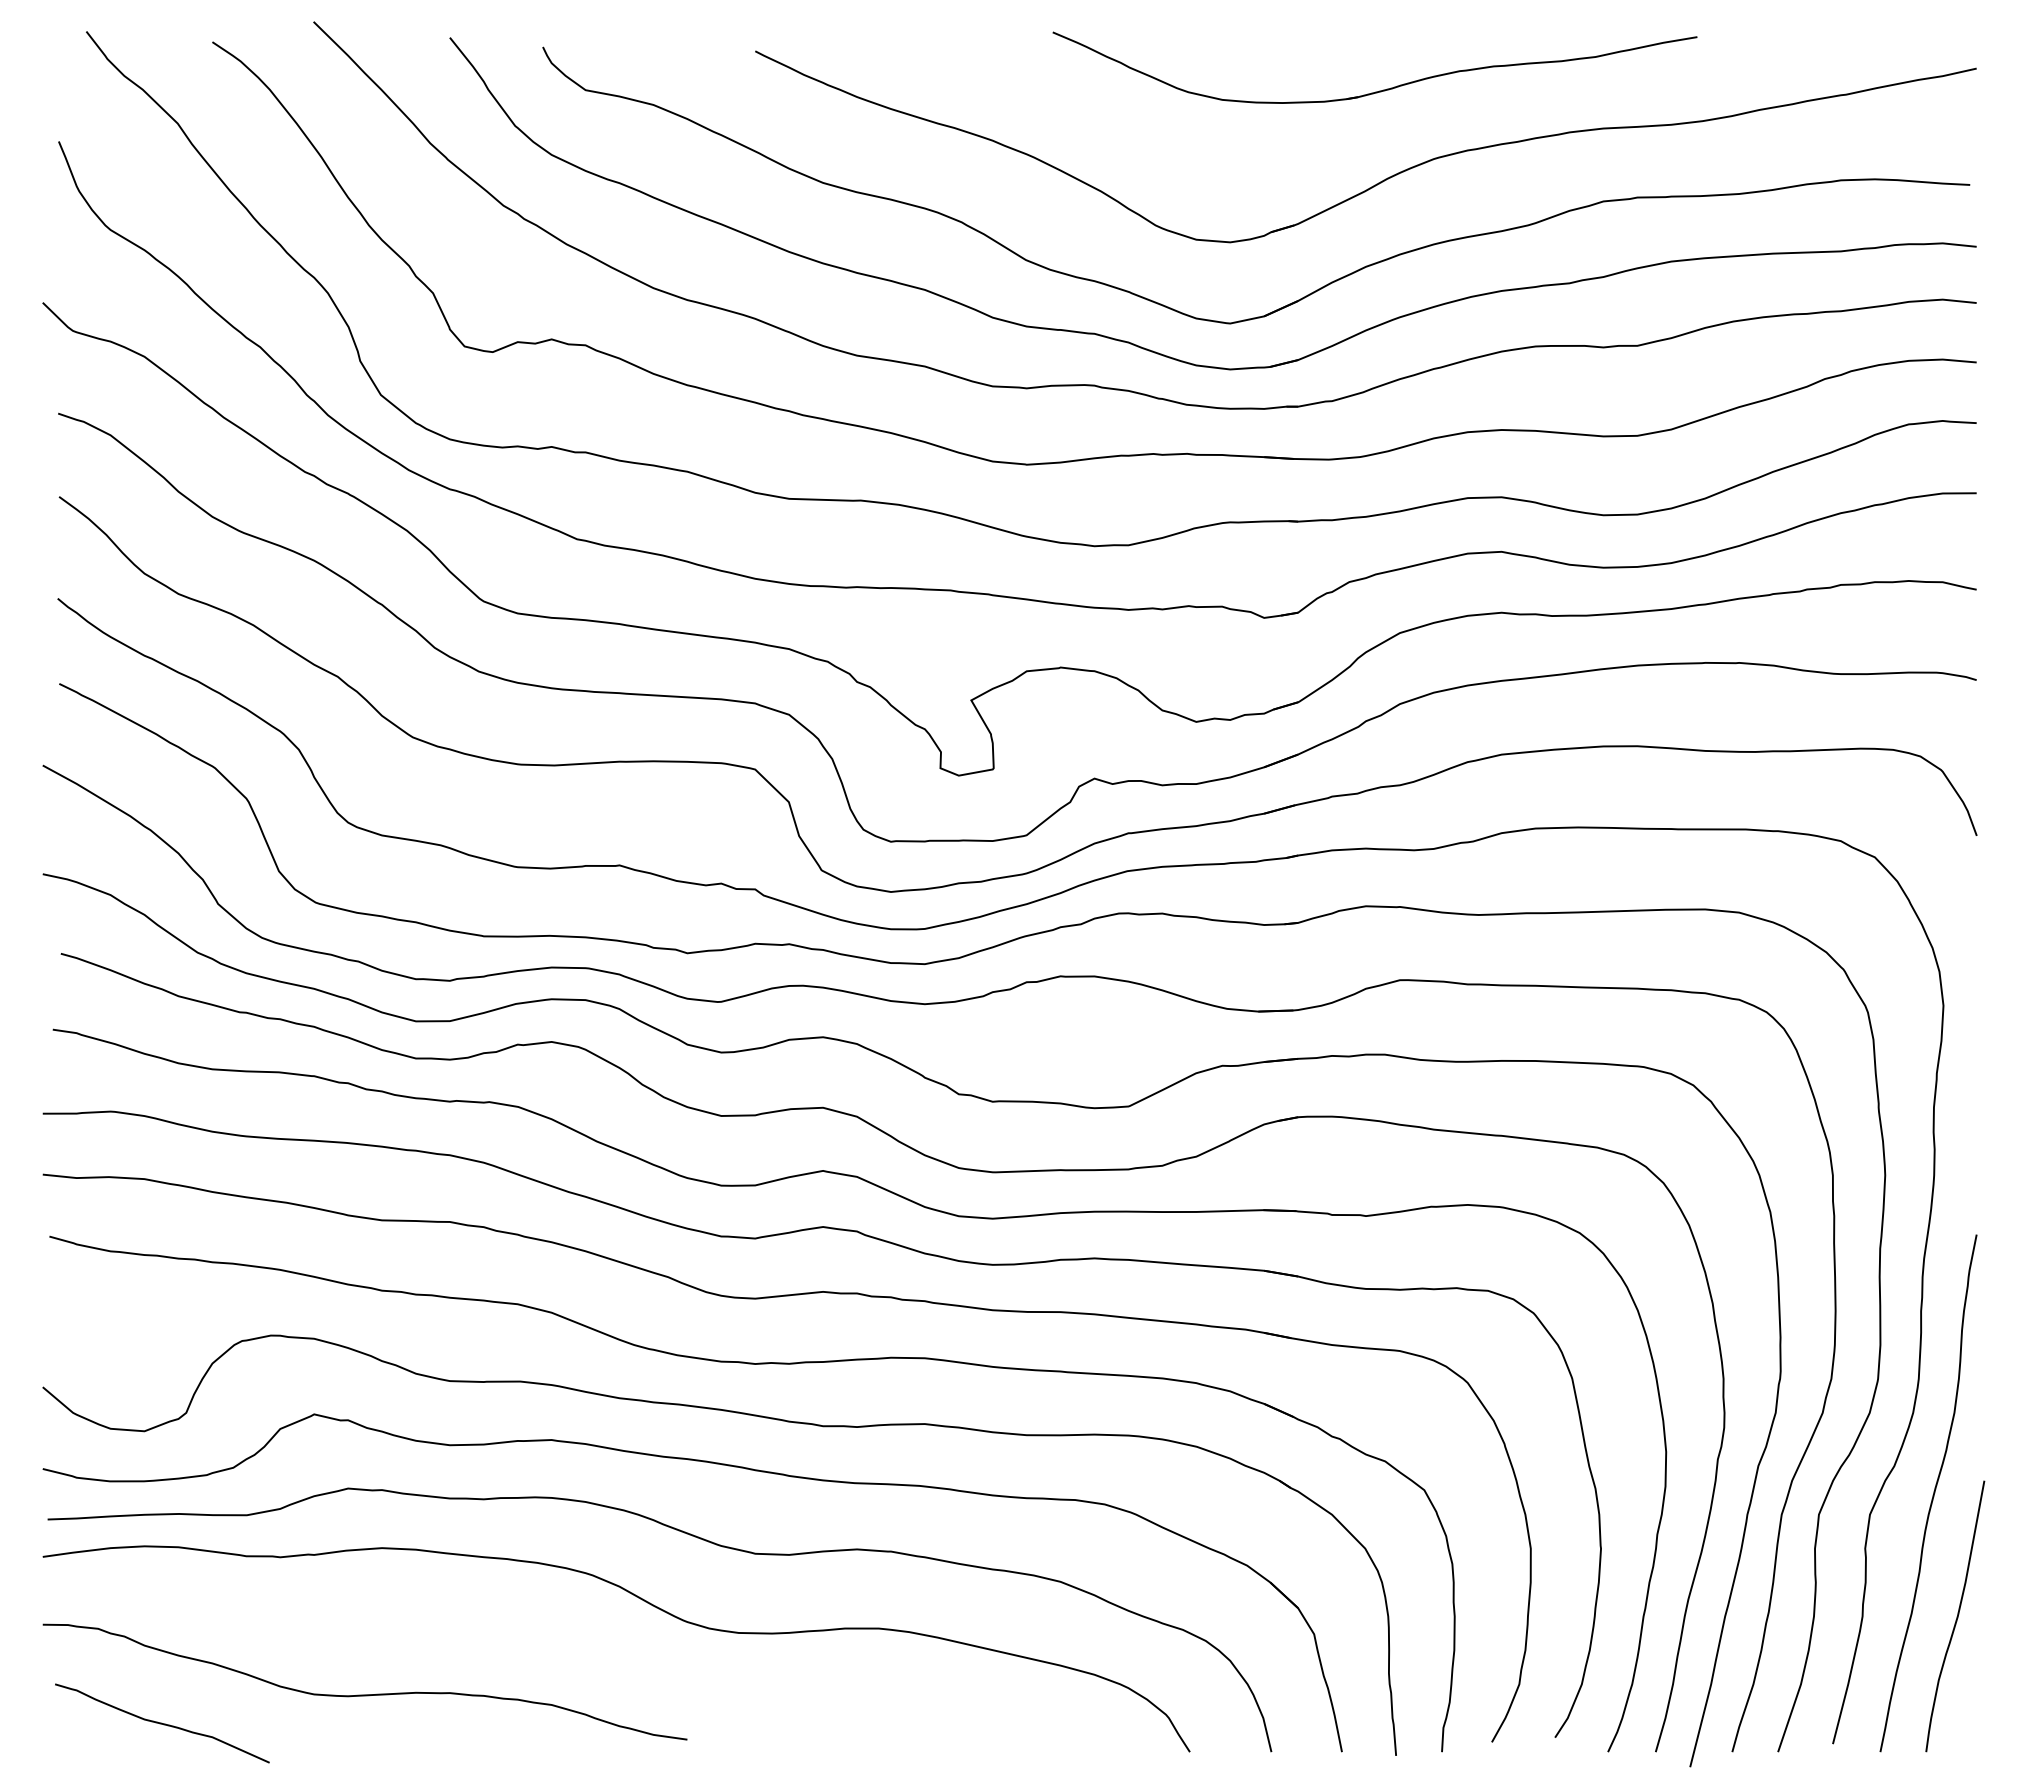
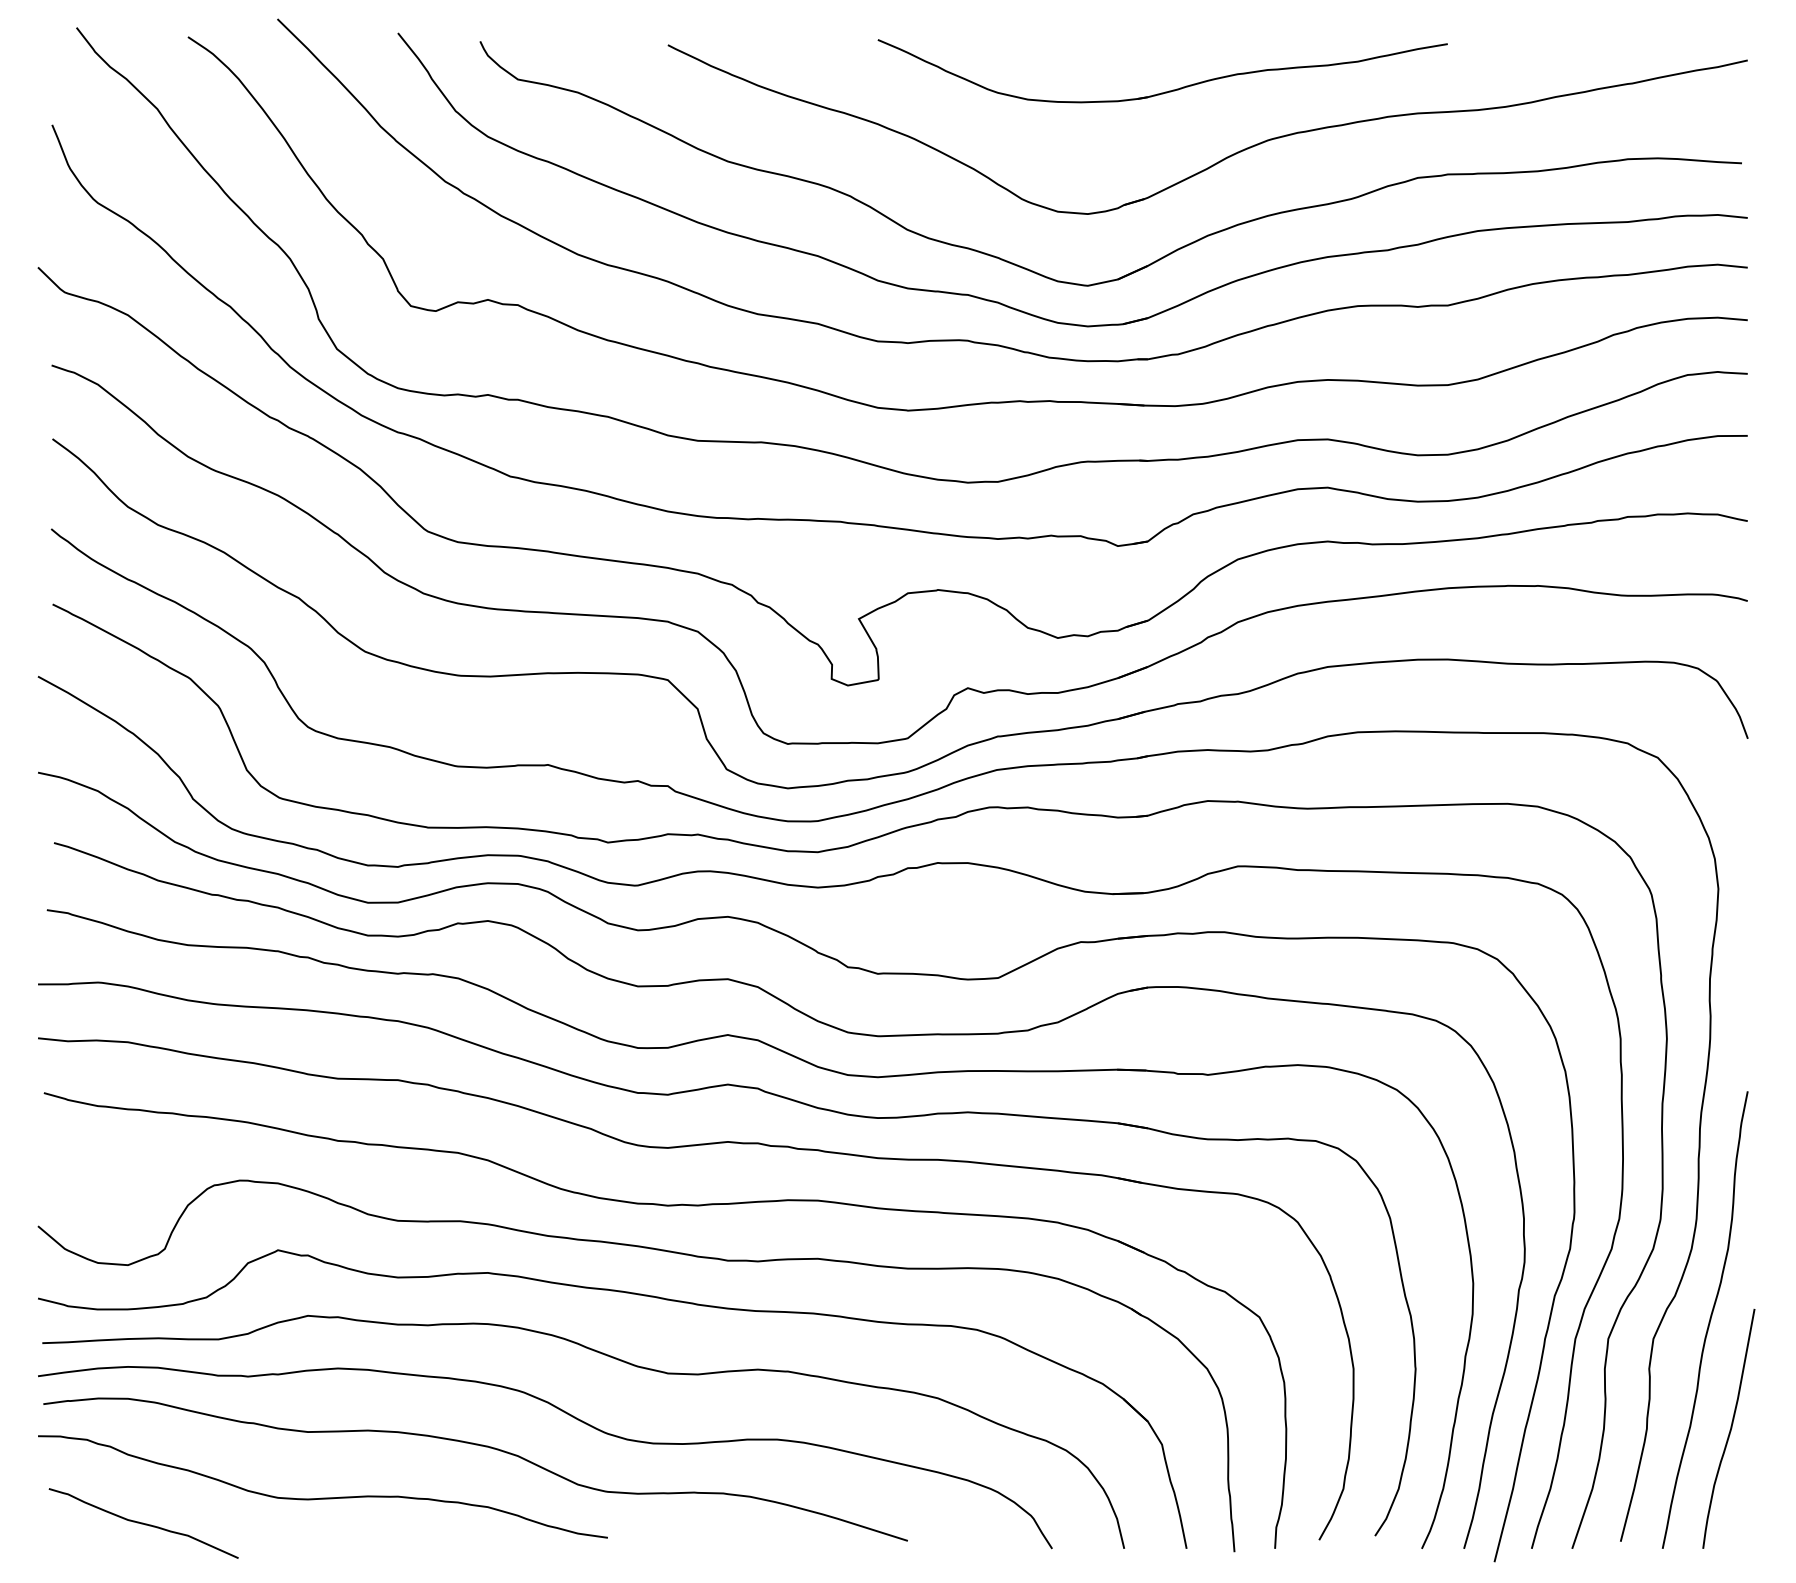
part: (1379, 90) -> (1166, 91), moved
curve: (544, 1636) -> (481, 1446), added

